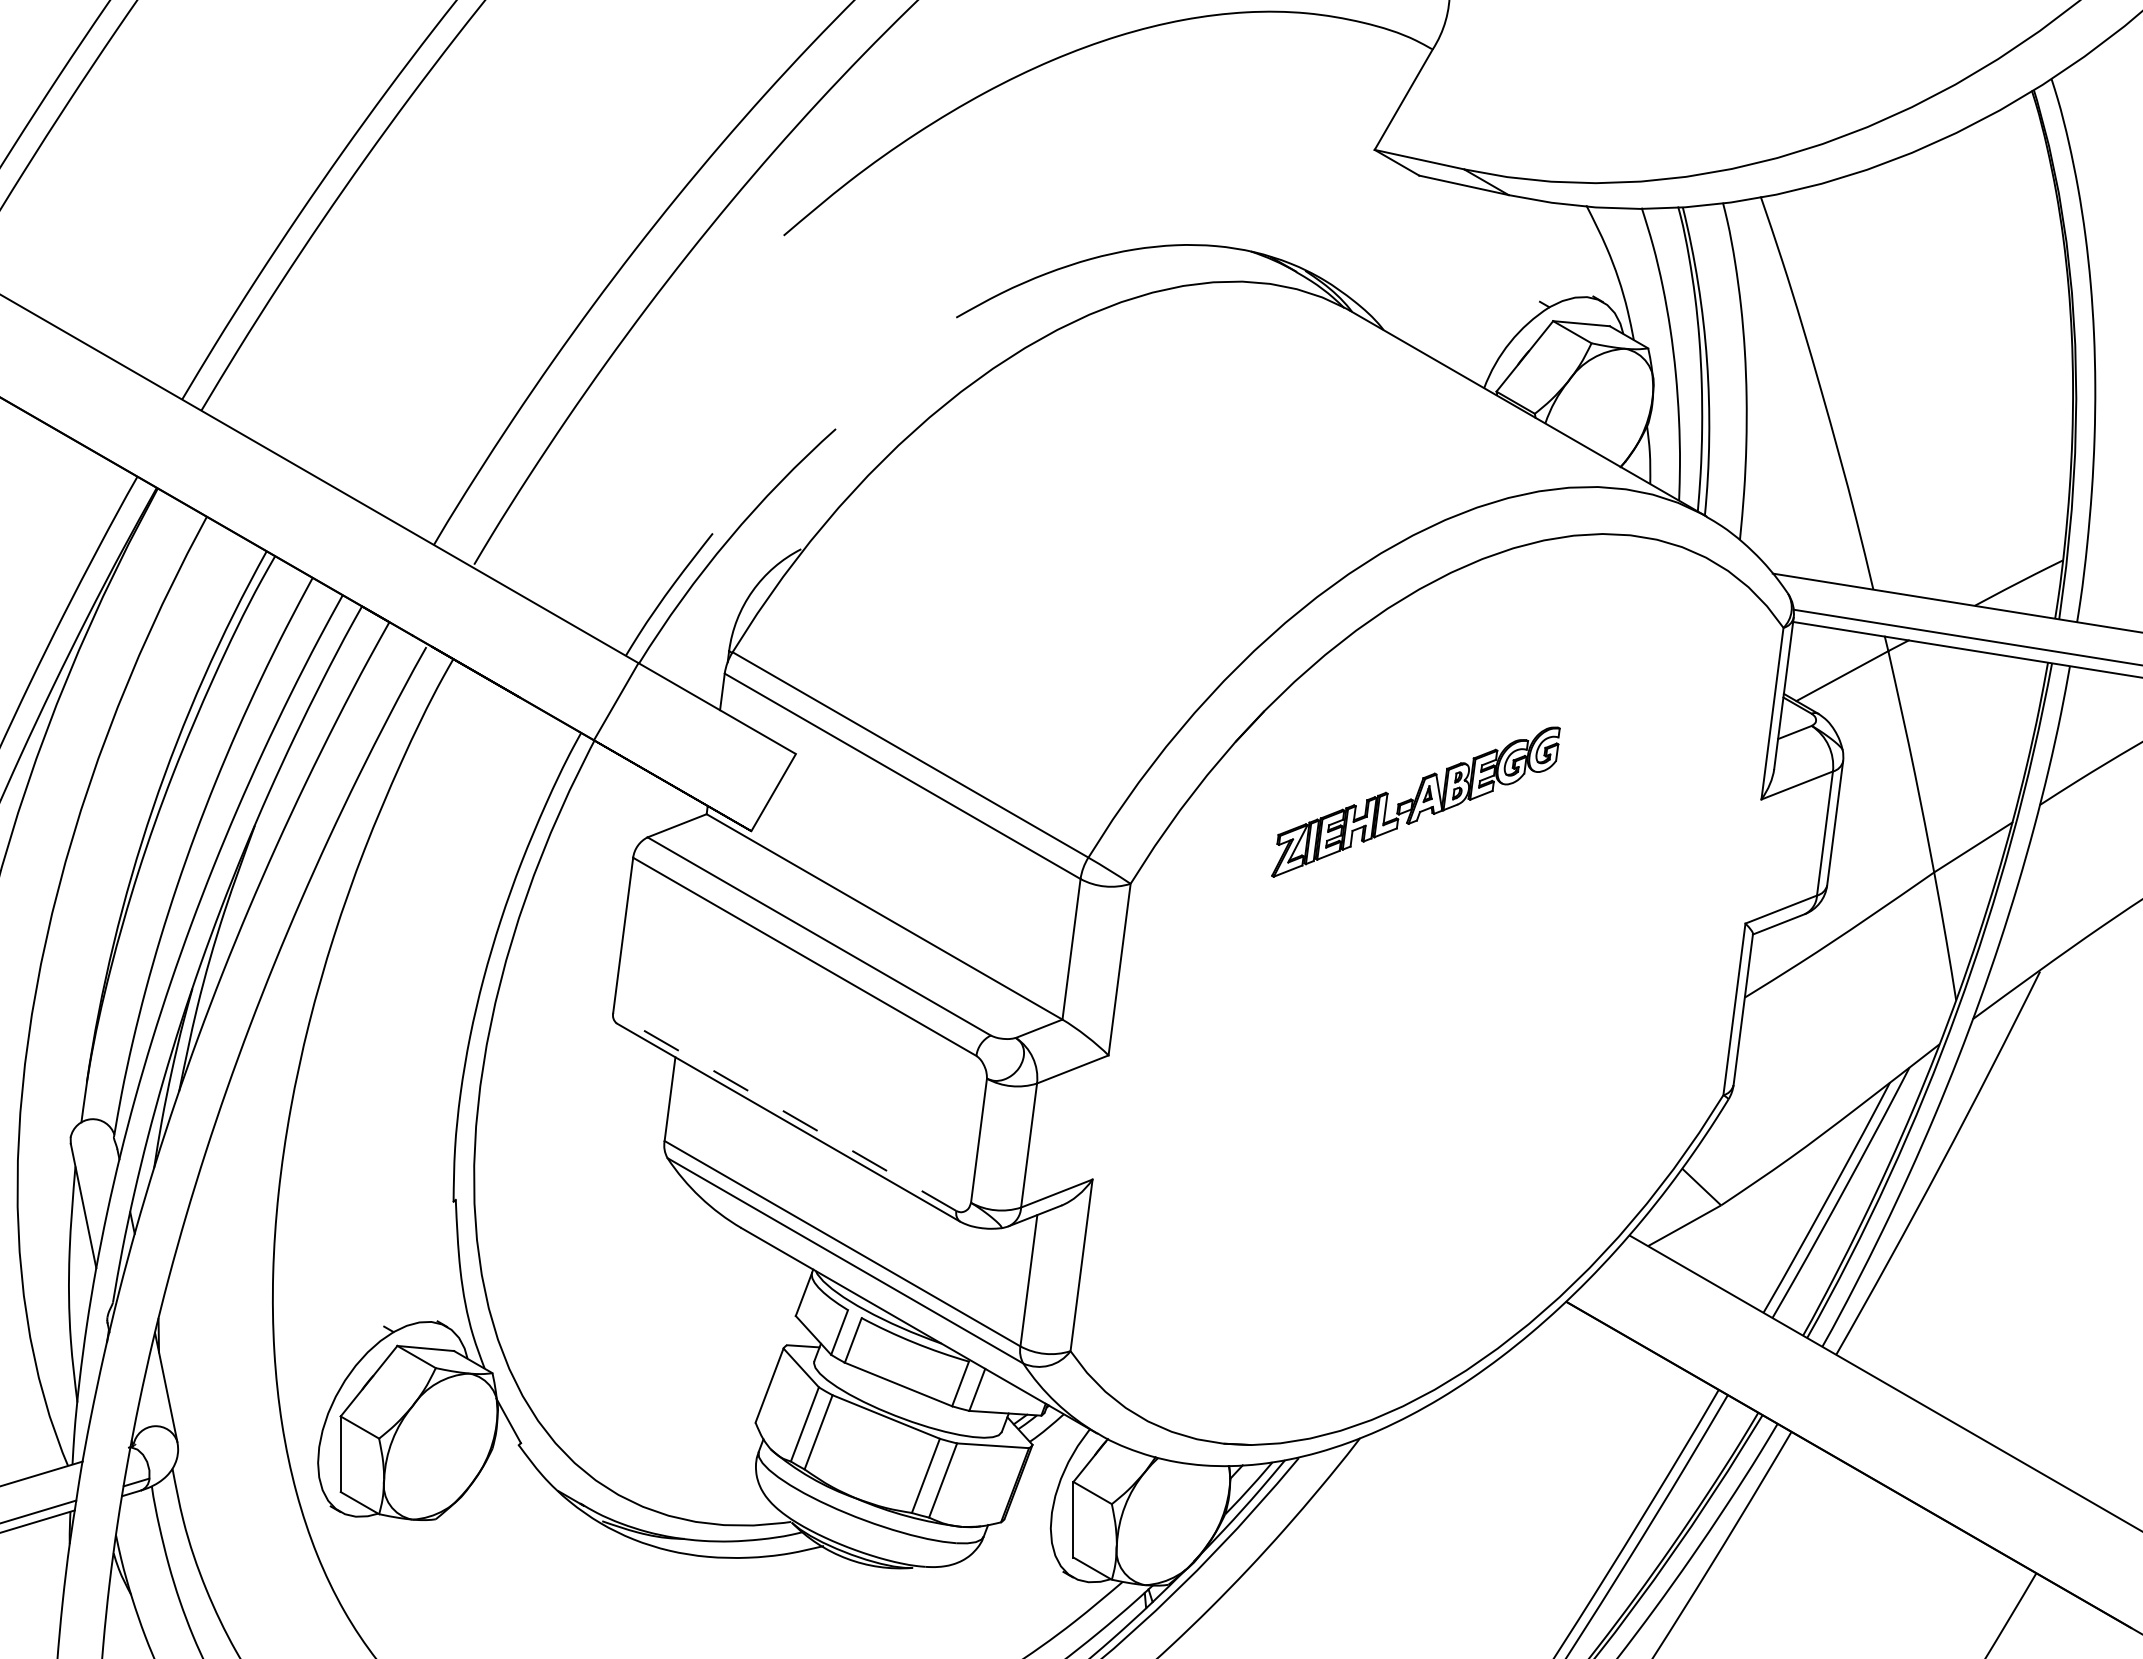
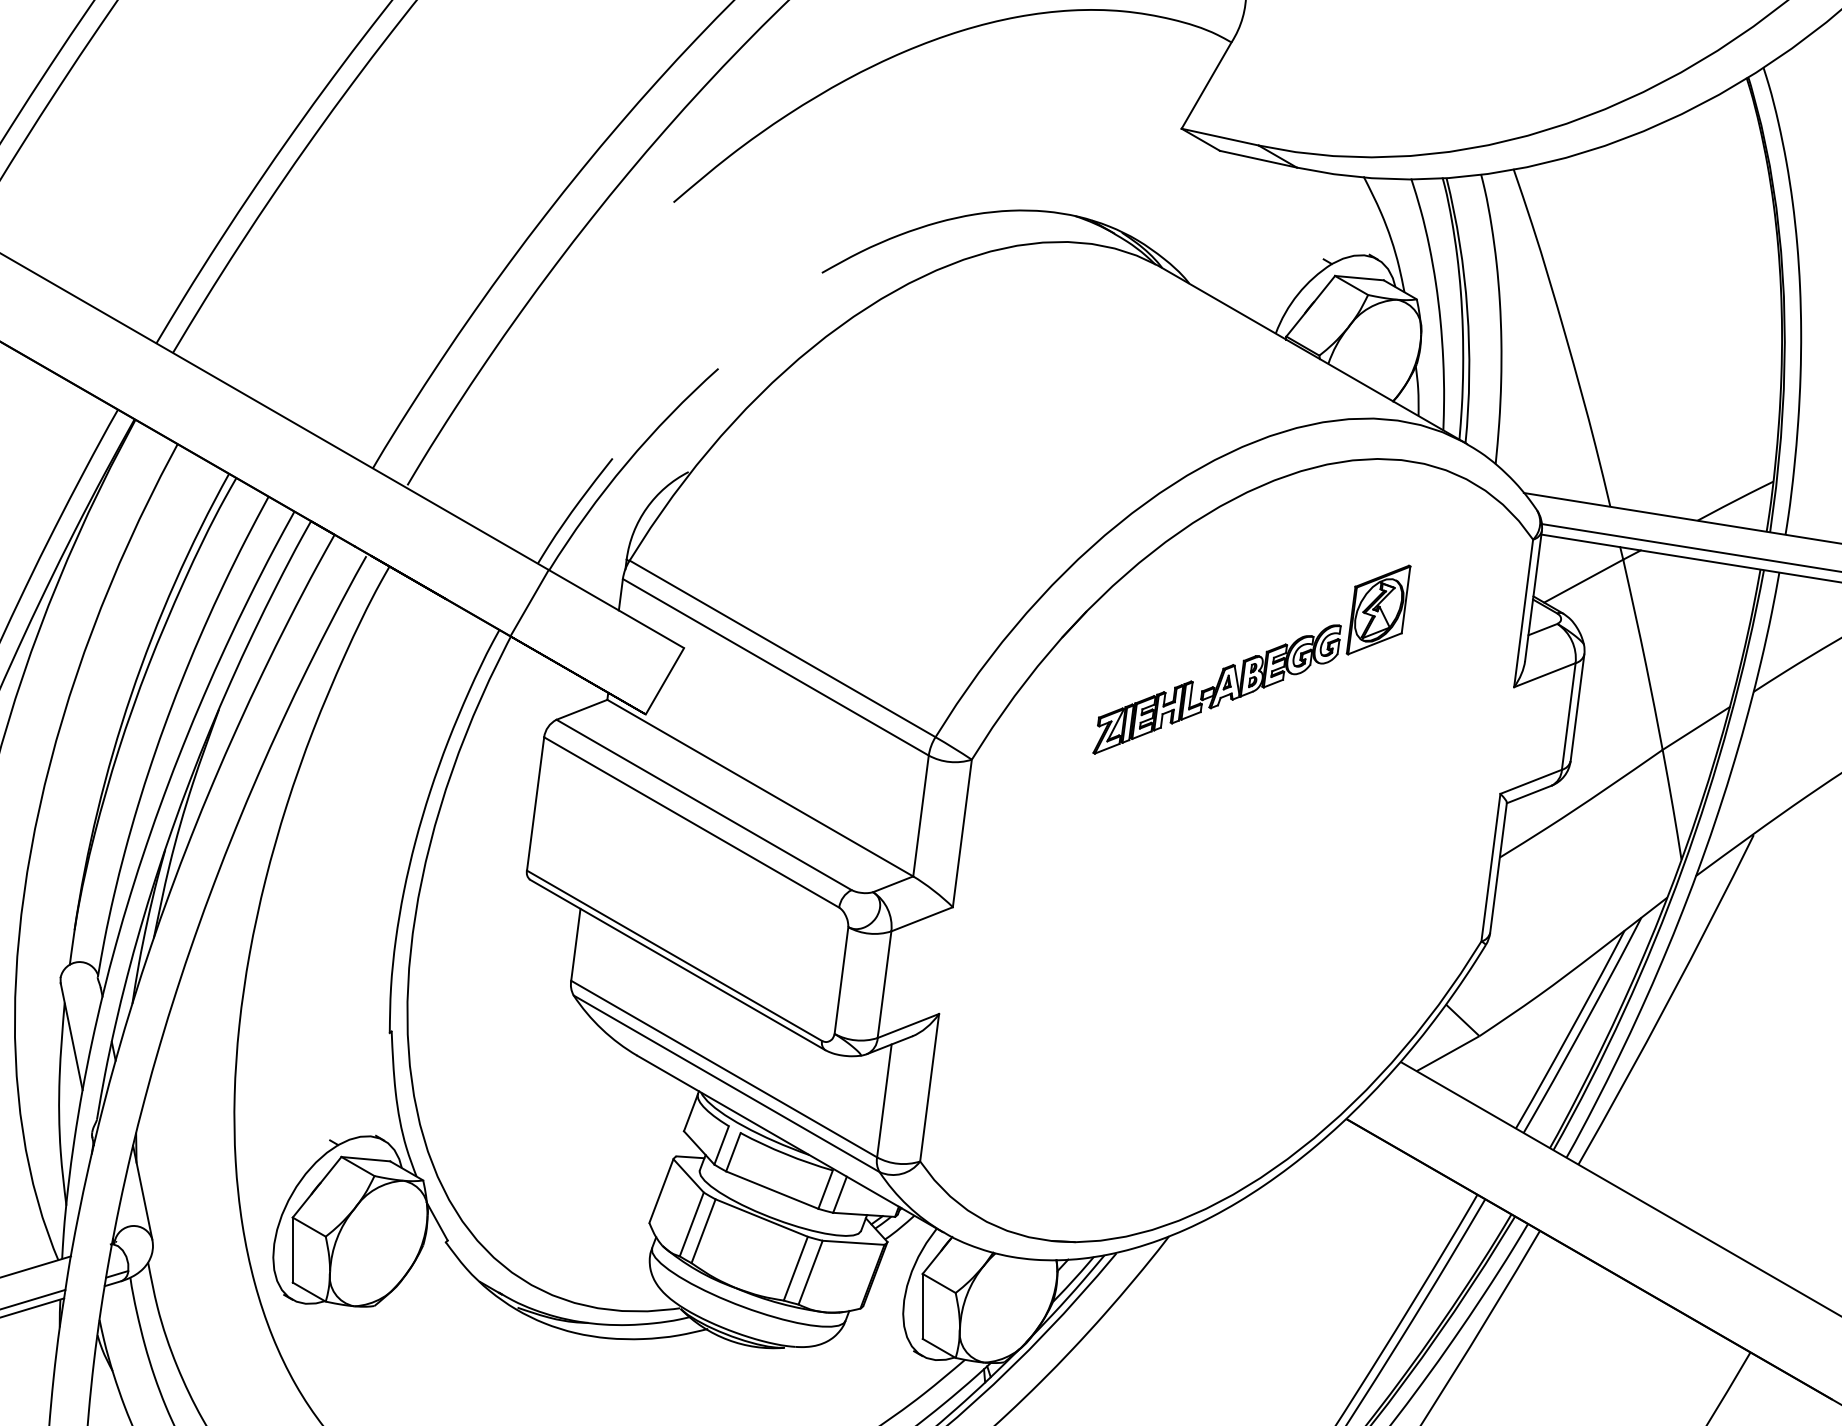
part: (1603, 709) -> (1378, 609), added
line: (784, 1111) -> (674, 955), dashed -> solid

